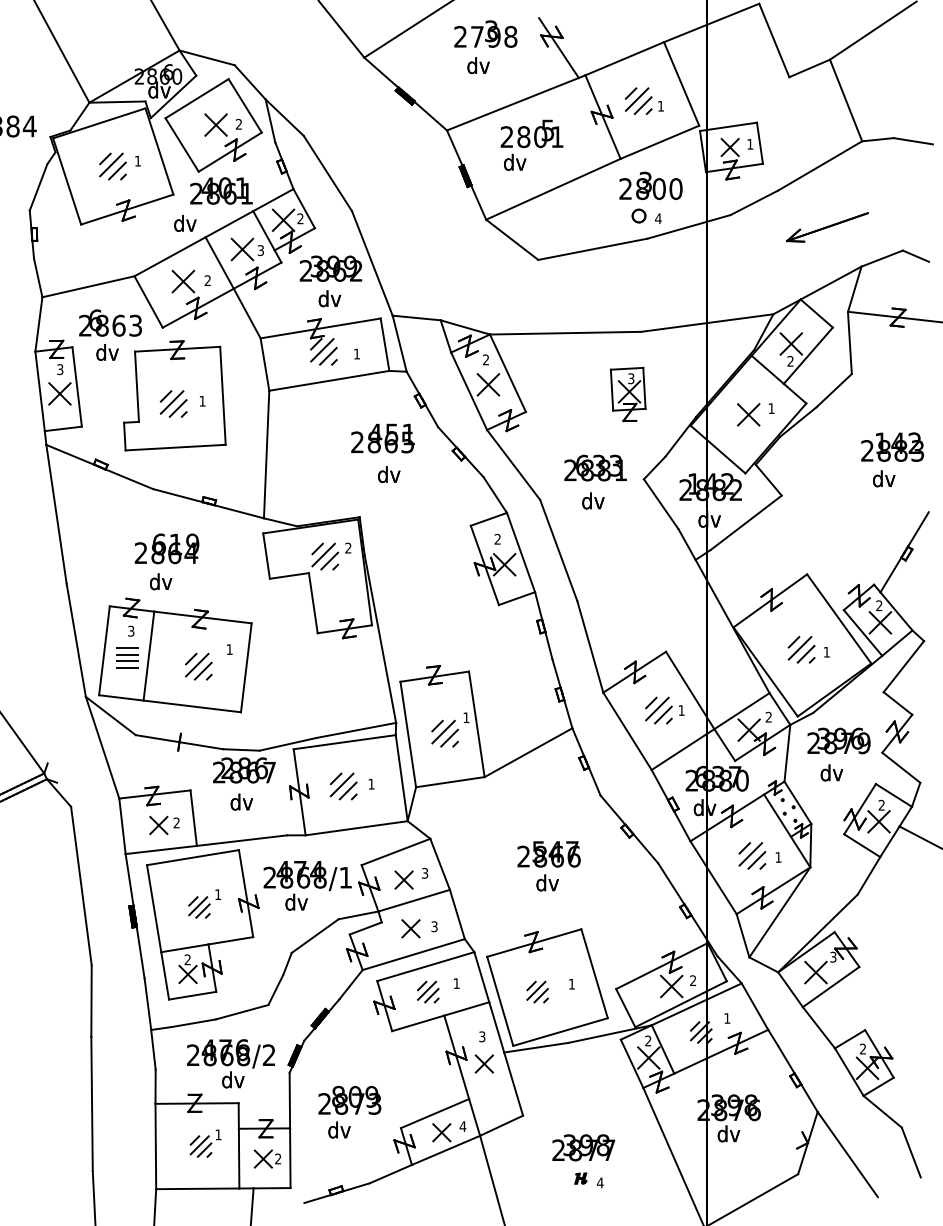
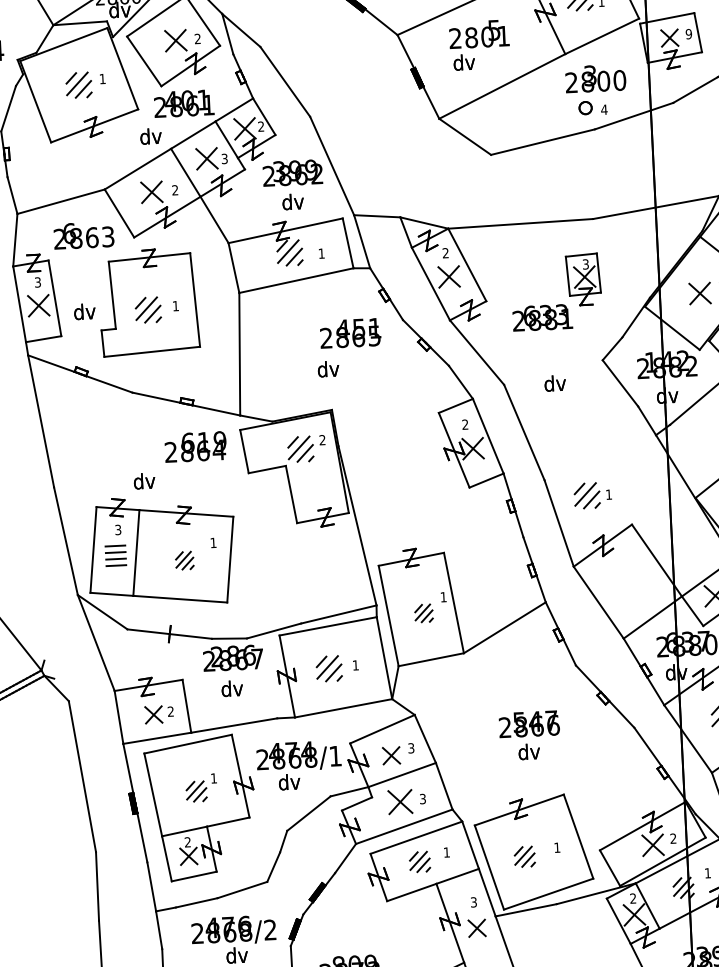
text: (750, 143) -> (689, 33), 1 -> 9
text: (107, 352) -> (84, 311), moved
text: (595, 467) -> (542, 317), moved
text: (389, 474) -> (328, 369), moved
text: (166, 548) -> (195, 446), moved
part: (198, 666) -> (184, 560), size x0.7
part: (664, 710) -> (592, 495), moved
part: (444, 733) -> (423, 613), size x0.7
part: (410, 928) -> (399, 801), size x1.4

